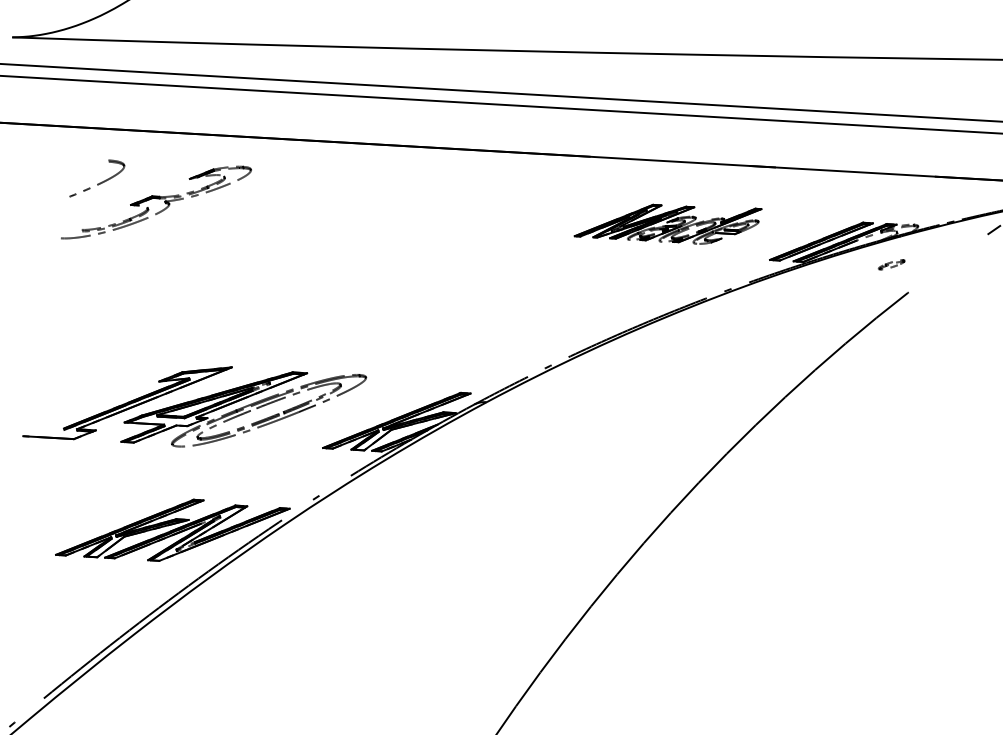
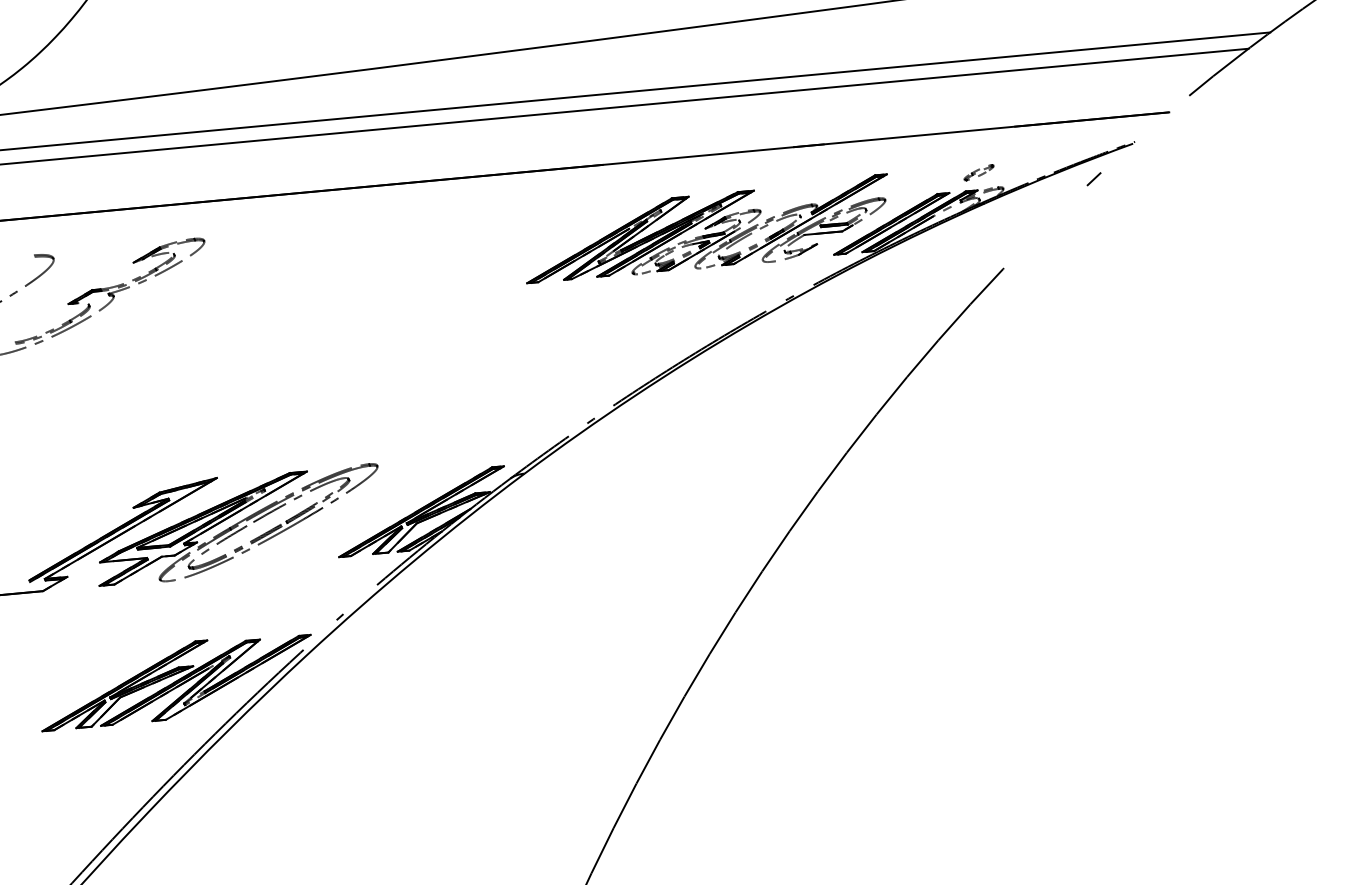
part: (667, 222) -> (706, 228), size x1.67
part: (891, 264) -> (978, 172), moved

